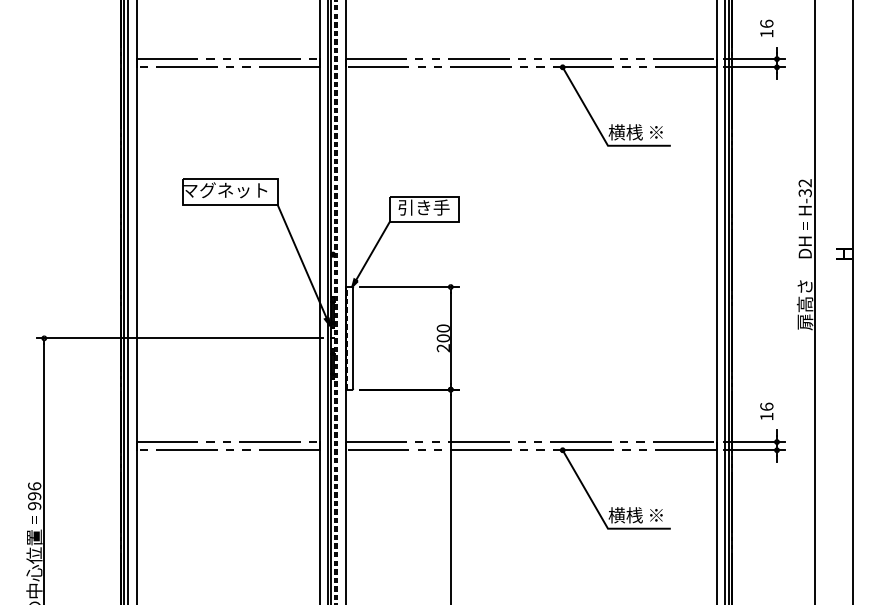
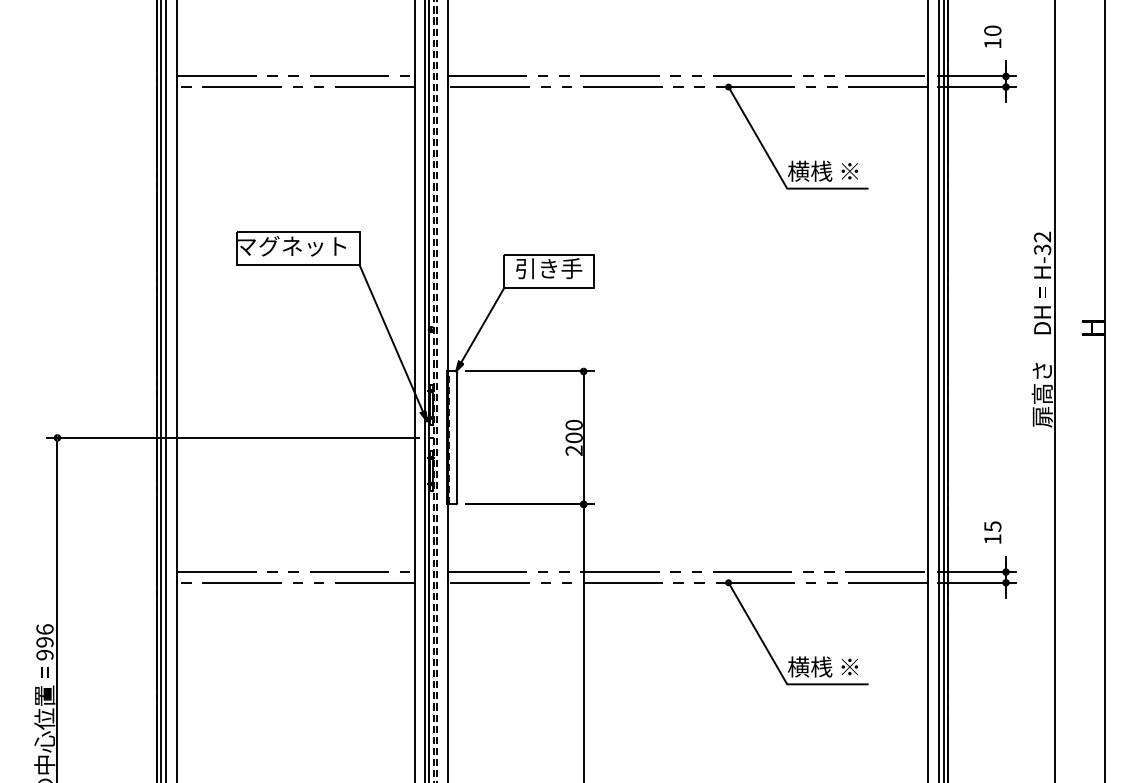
text: (766, 23) -> (992, 30), 16 -> 10
text: (766, 406) -> (992, 526), 16 -> 15

